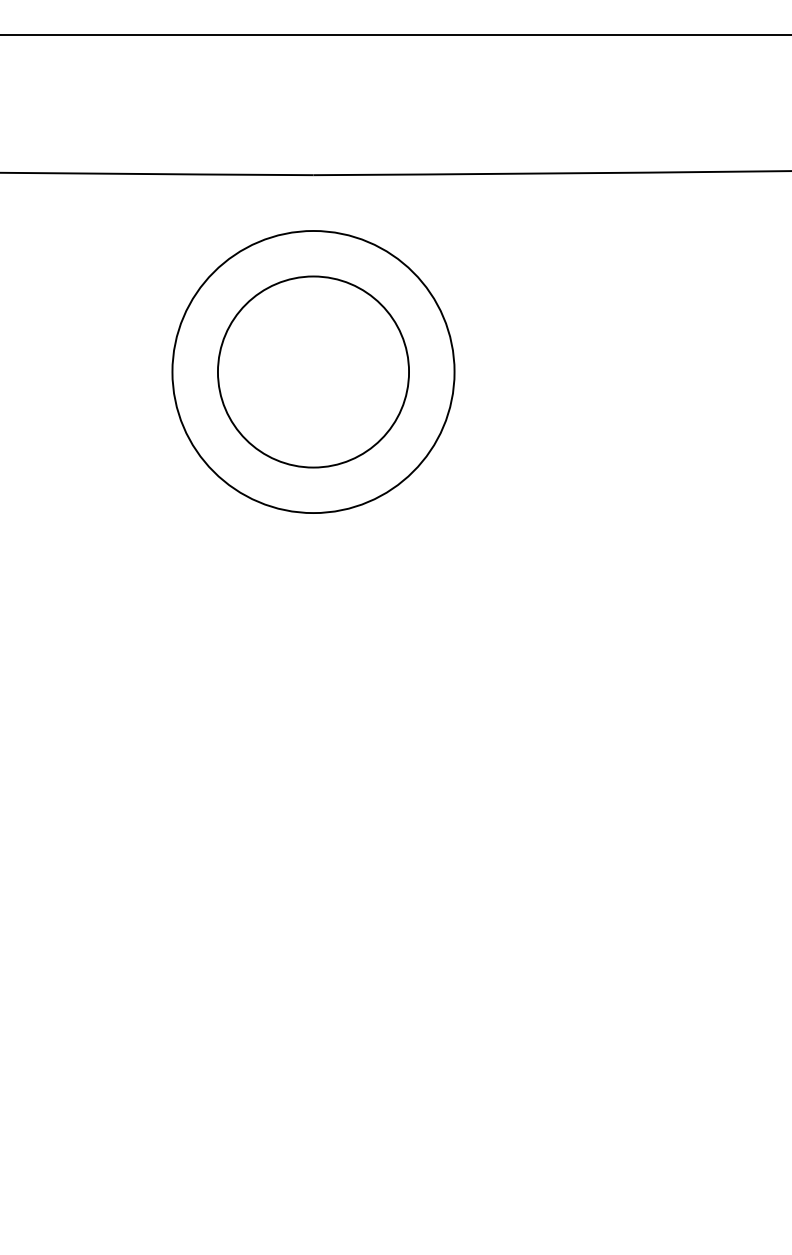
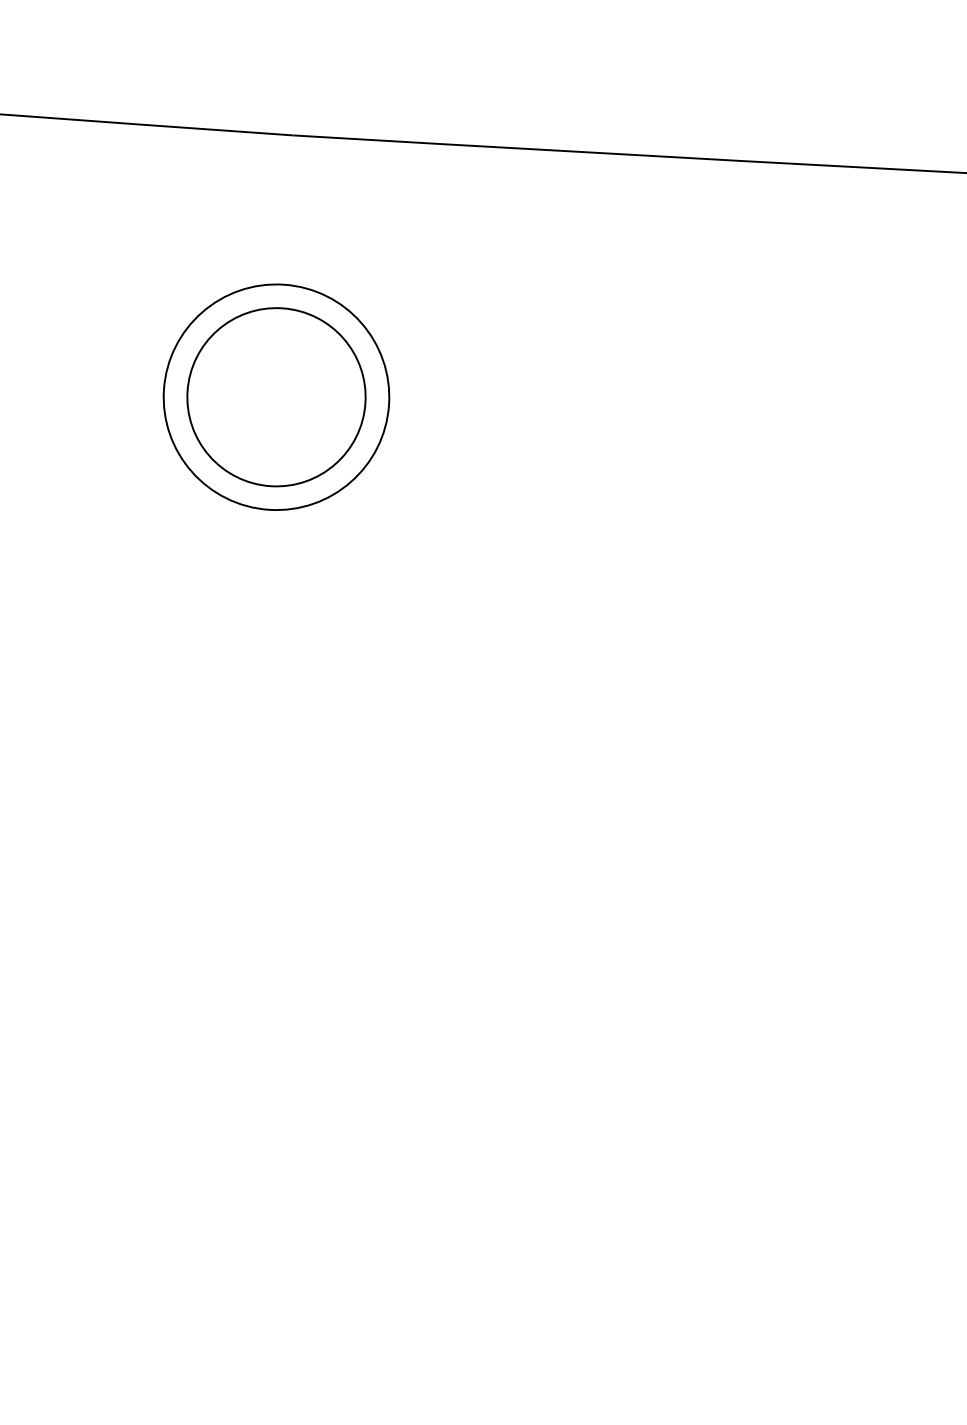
circle: (313, 371) -> (276, 396), size x0.6
circle: (313, 371) -> (276, 396), size x0.7

